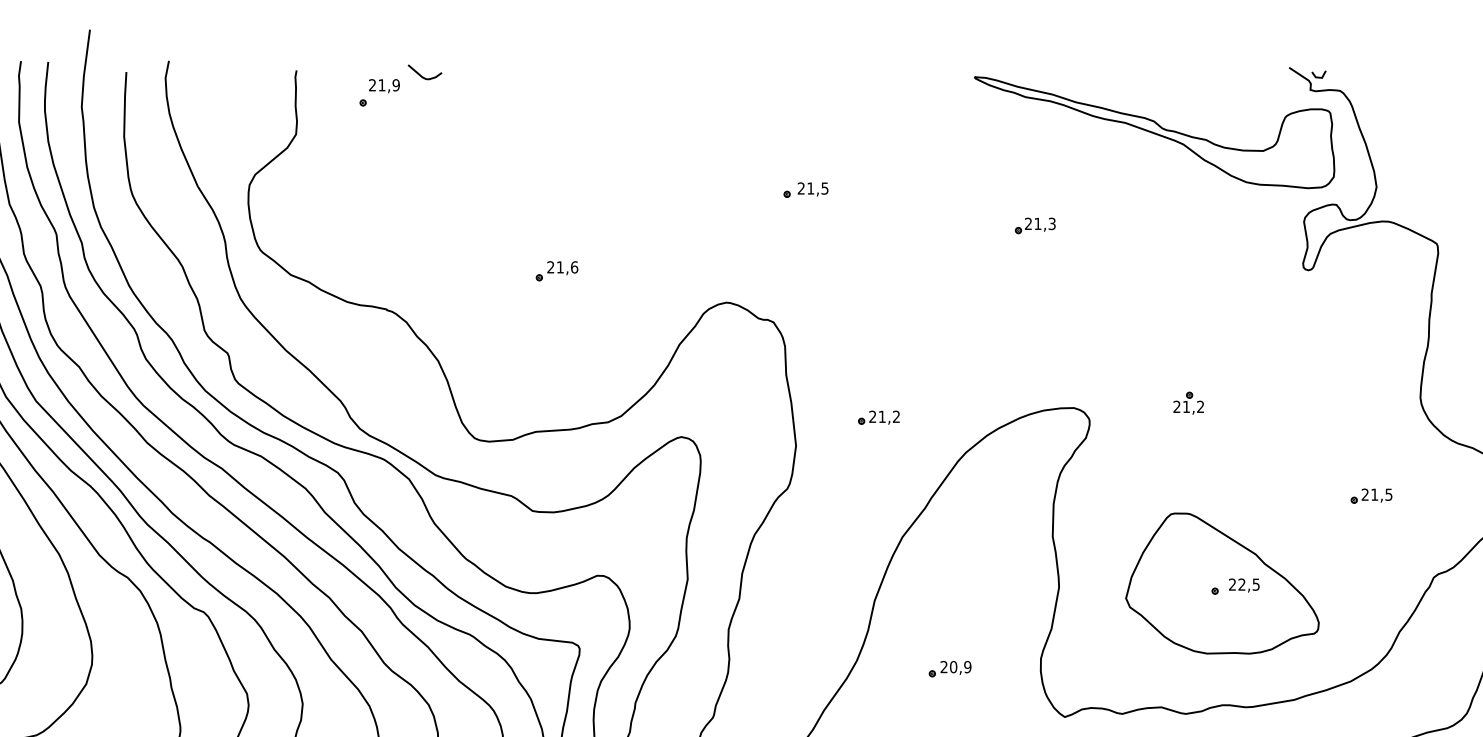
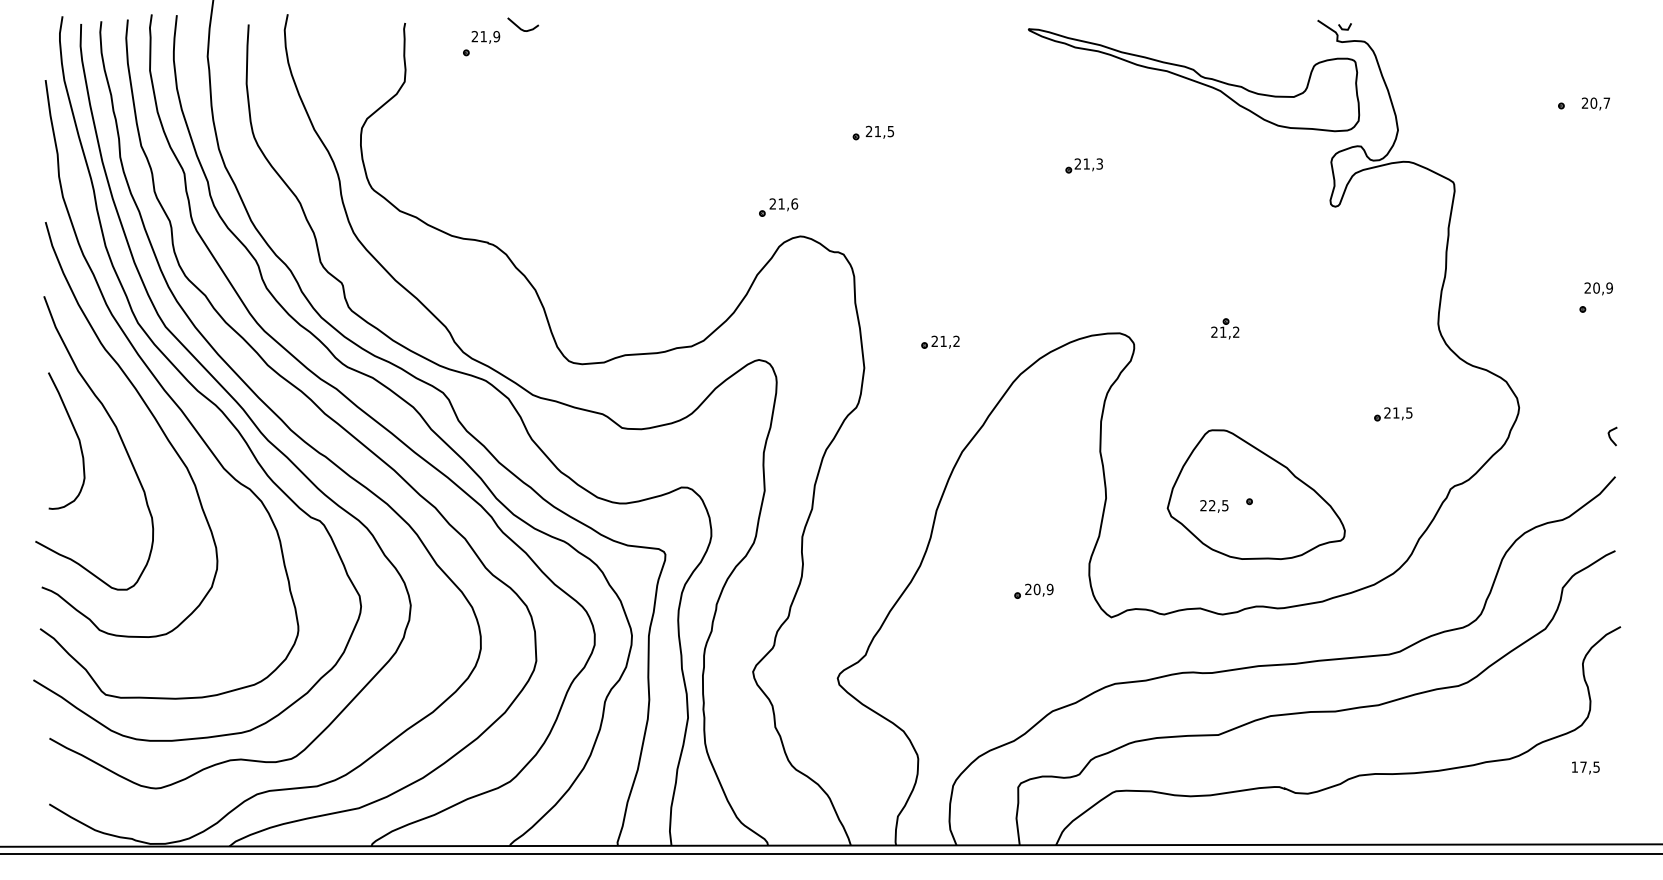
part: (556, 271) -> (778, 207), moved
text: (1244, 585) -> (1214, 506), moved
part: (949, 668) -> (1033, 590), moved

